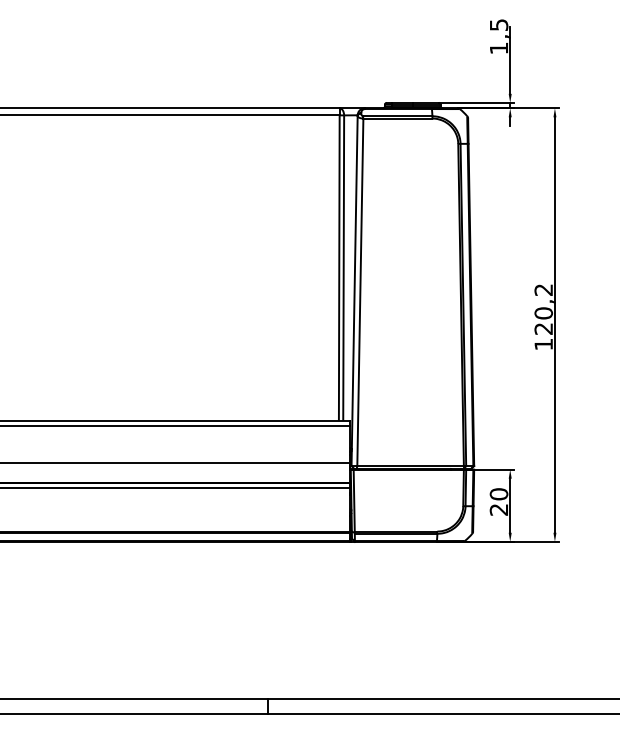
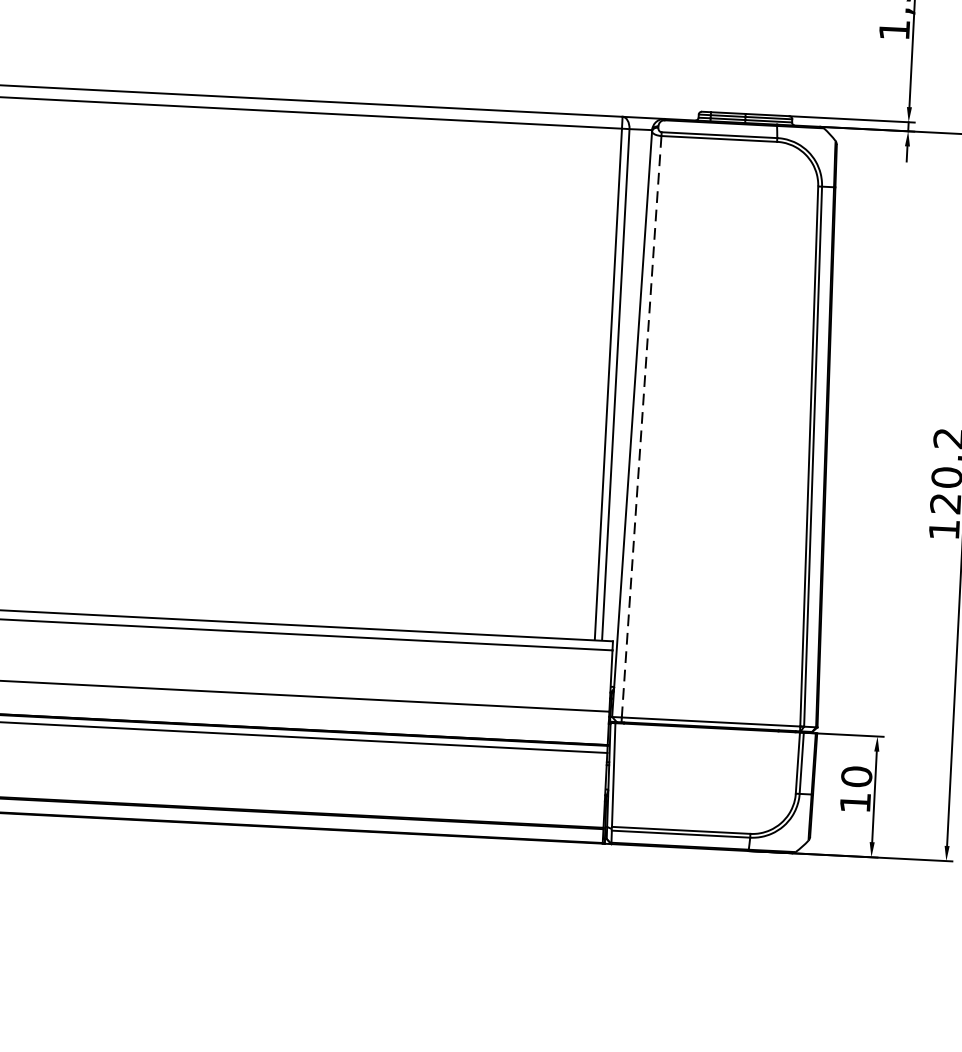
line: (360, 292) -> (641, 427), solid -> dashed
text: (498, 509) -> (854, 802), 20 -> 10

